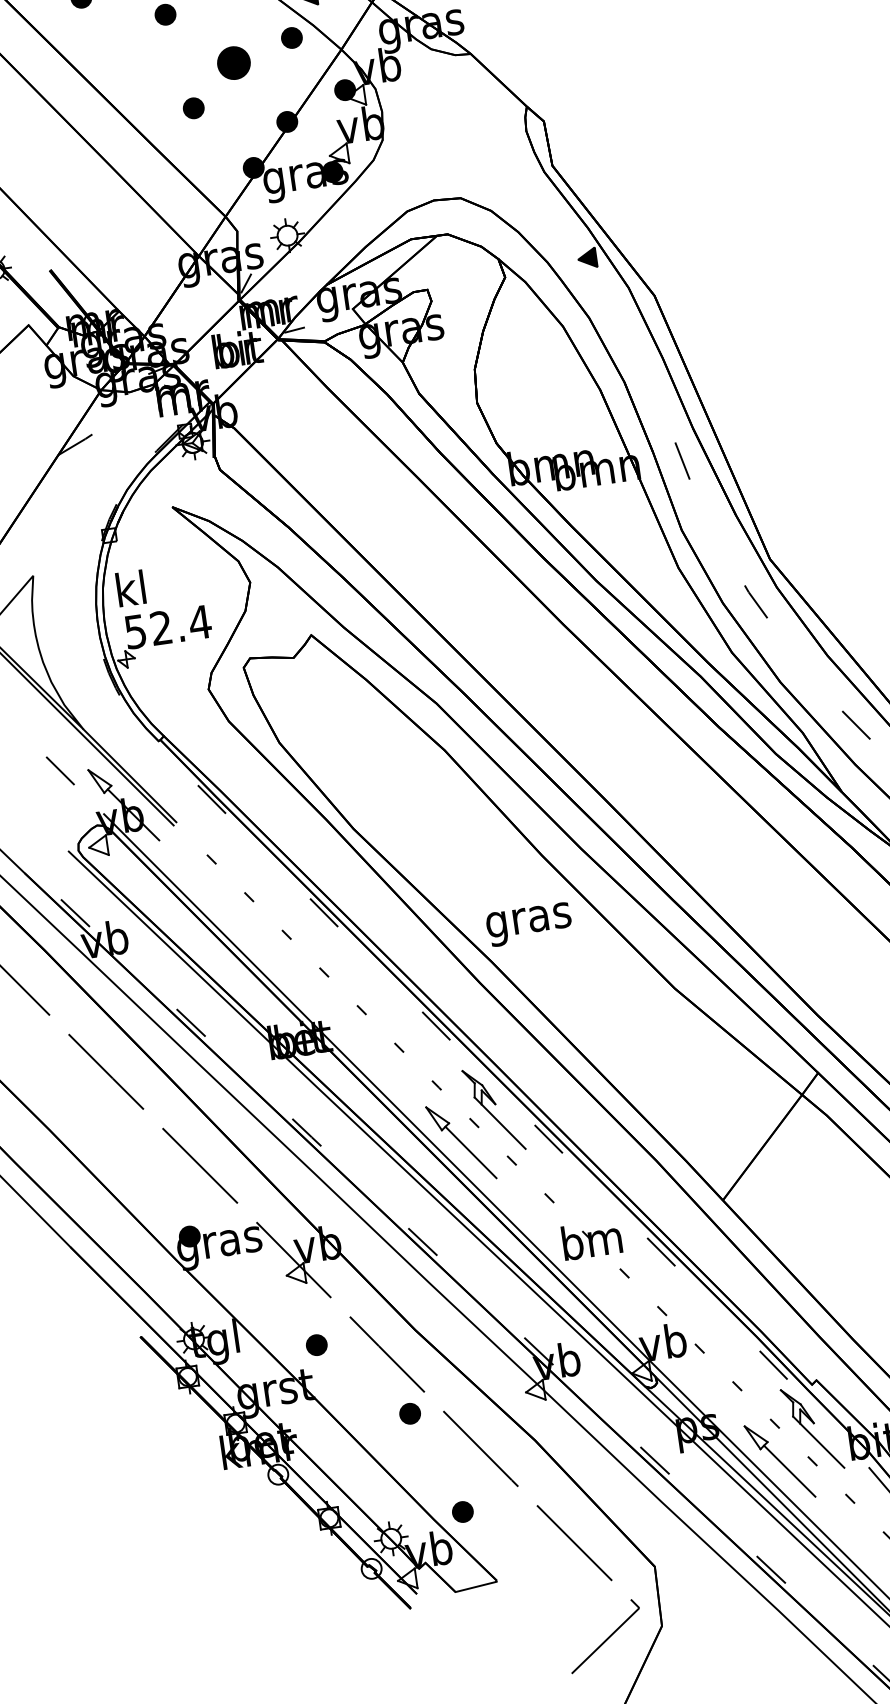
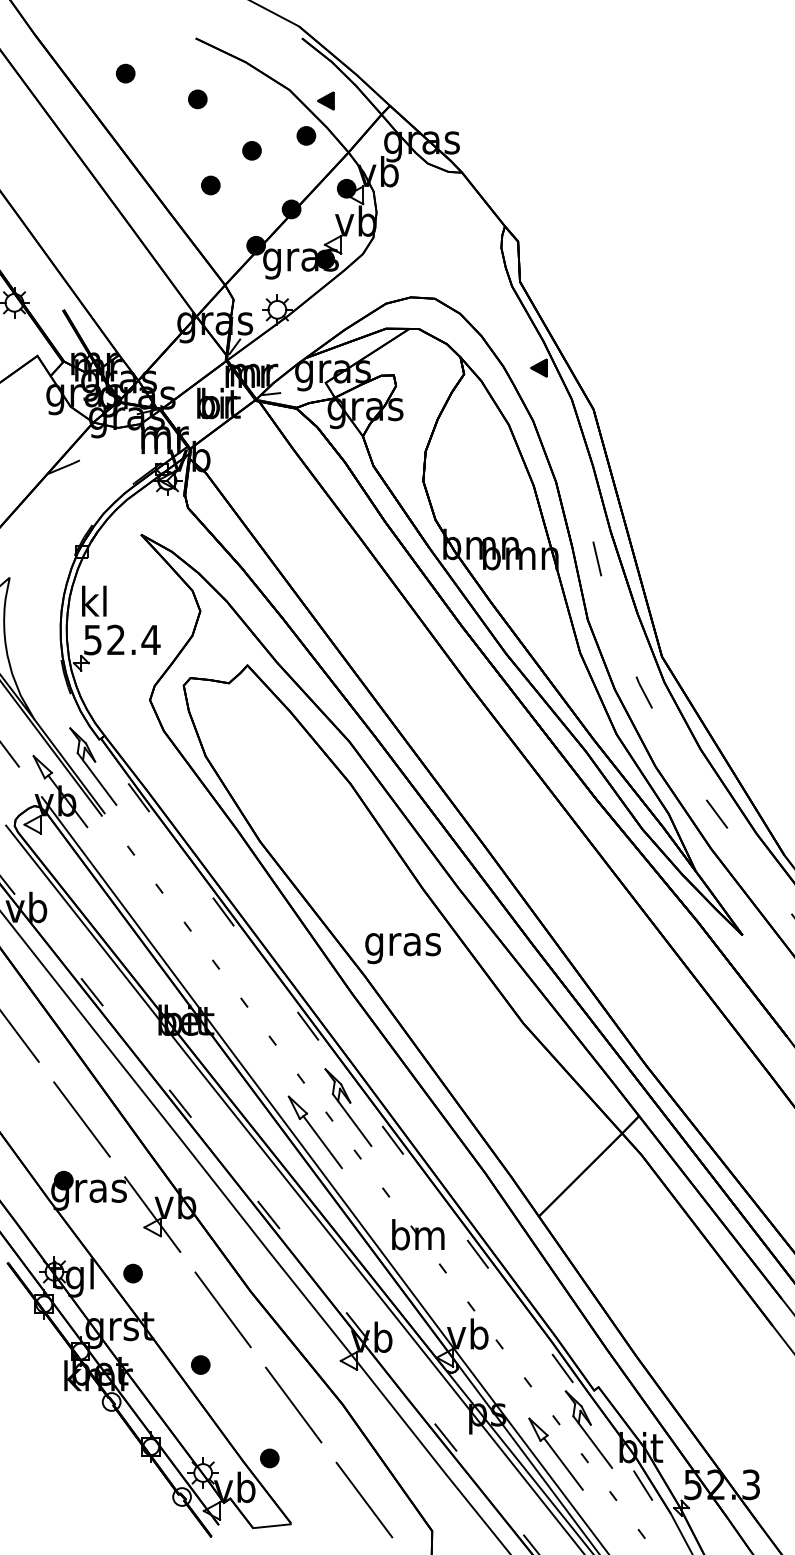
part: (233, 62) -> (251, 150), size x0.62
part: (156, 772) -> (93, 766), added
part: (316, 1345) -> (132, 1273), moved
part: (409, 1413) -> (200, 1364), moved

